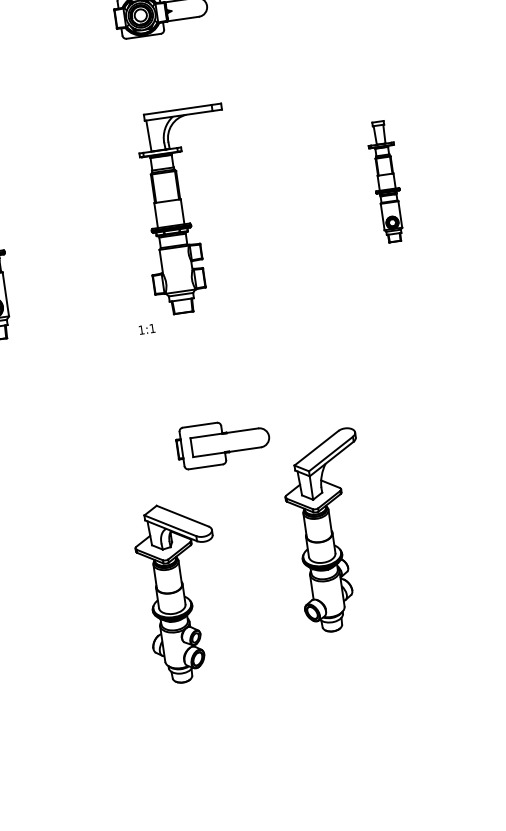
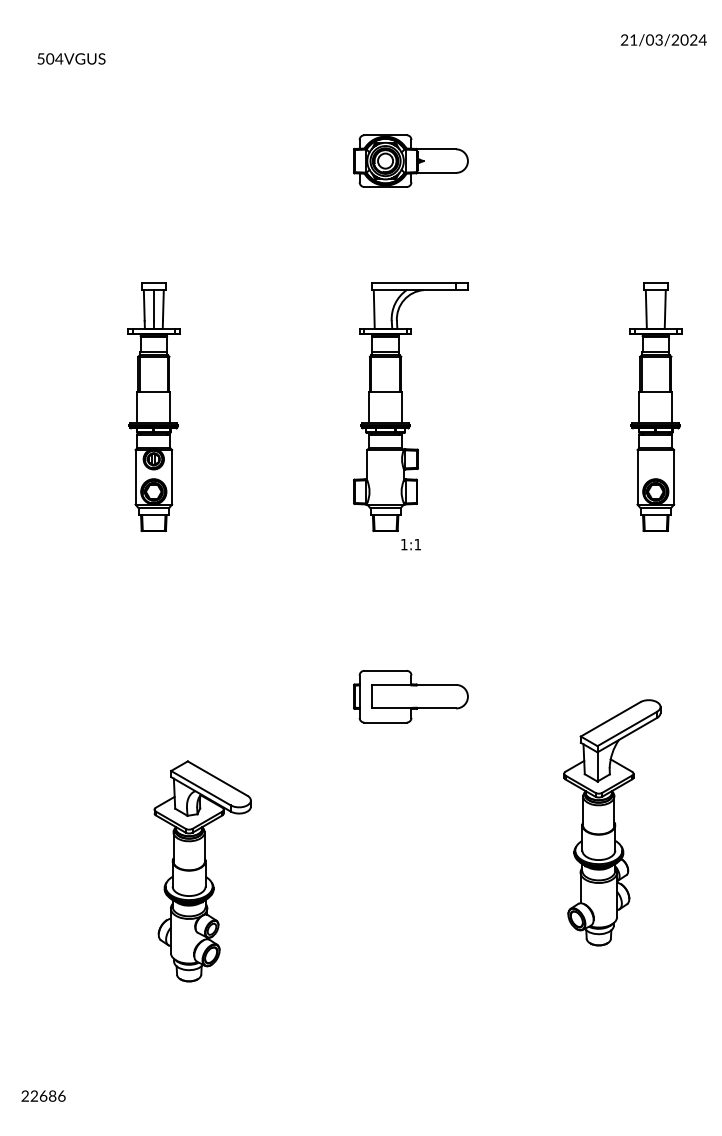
part: (386, 181) -> (655, 406), size x1.67
text: (146, 329) -> (410, 544), moved
part: (329, 530) -> (612, 822), moved
part: (181, 592) -> (202, 871), moved

